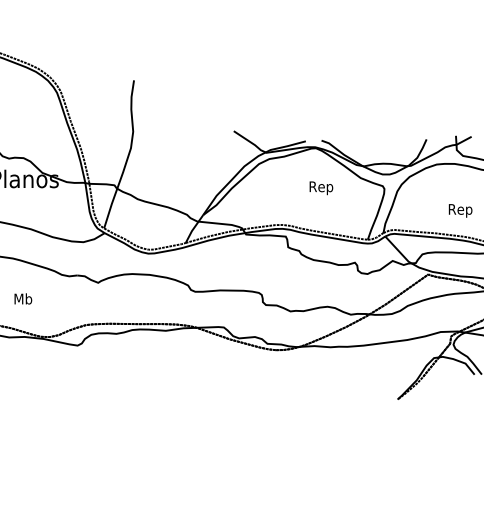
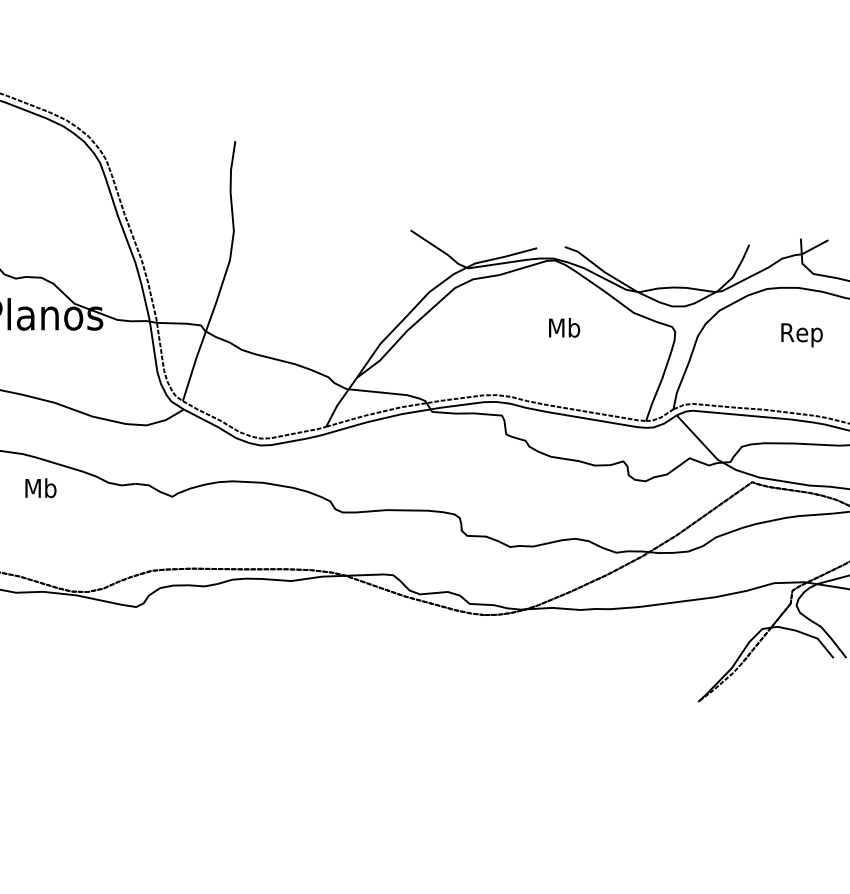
text: (321, 188) -> (564, 331), Rep -> Mb
text: (460, 210) -> (801, 334), moved
text: (23, 298) -> (41, 487), moved

